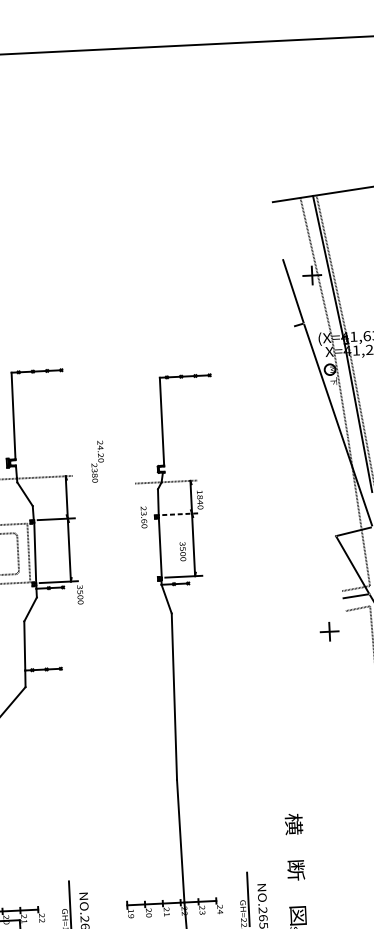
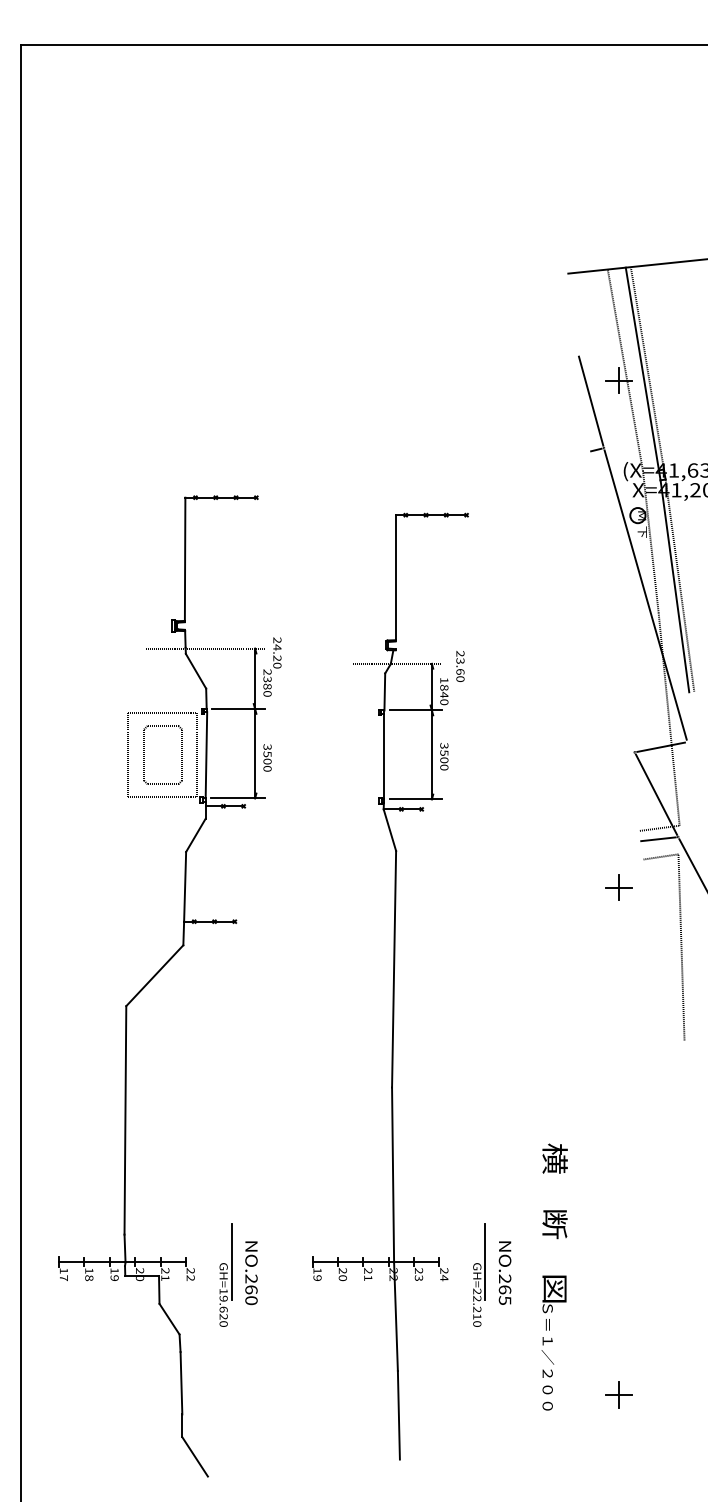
text: (97, 461) -> (272, 666), moved
line: (181, 514) -> (416, 710), dashed -> solid
text: (144, 517) -> (460, 666), moved
text: (183, 551) -> (444, 756), moved
text: (80, 594) -> (267, 757), moved

